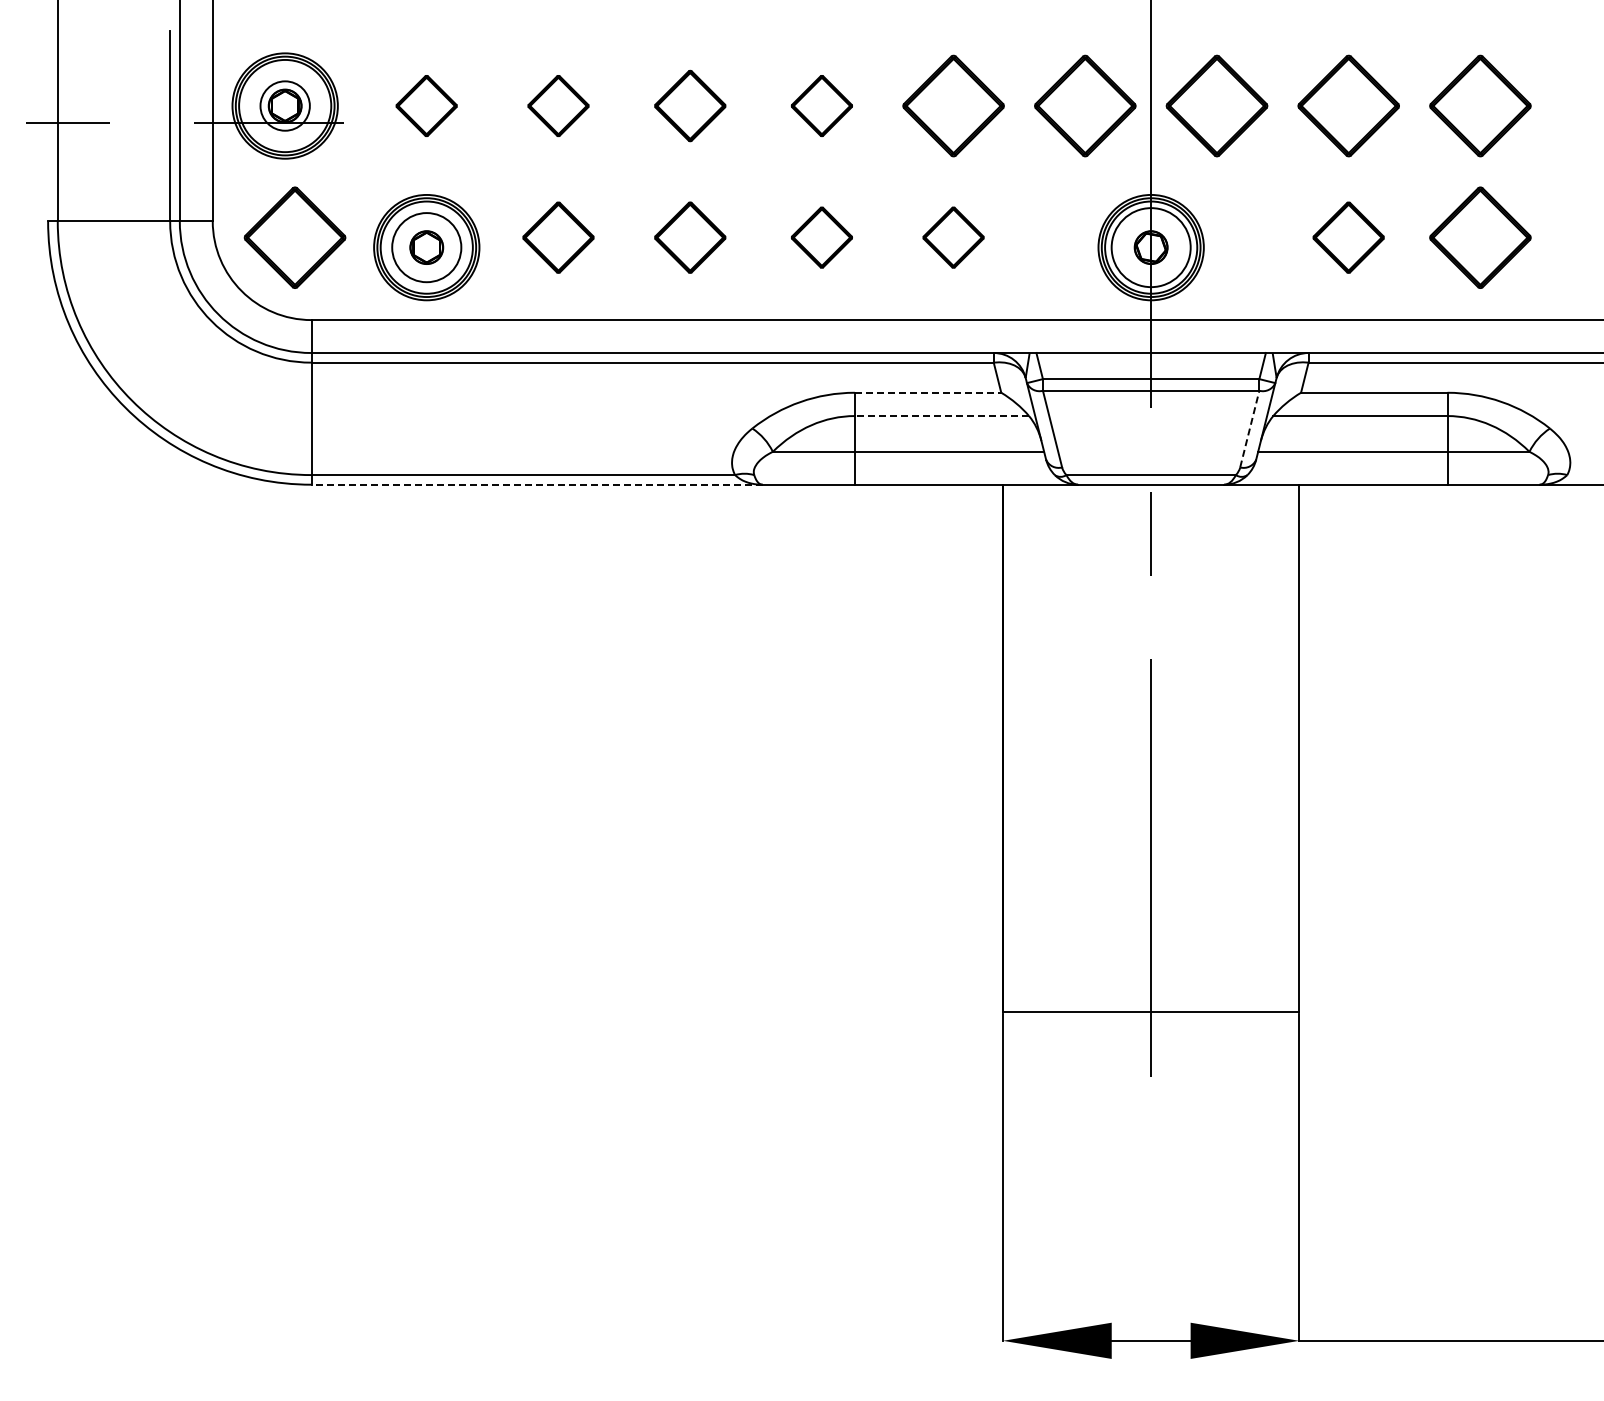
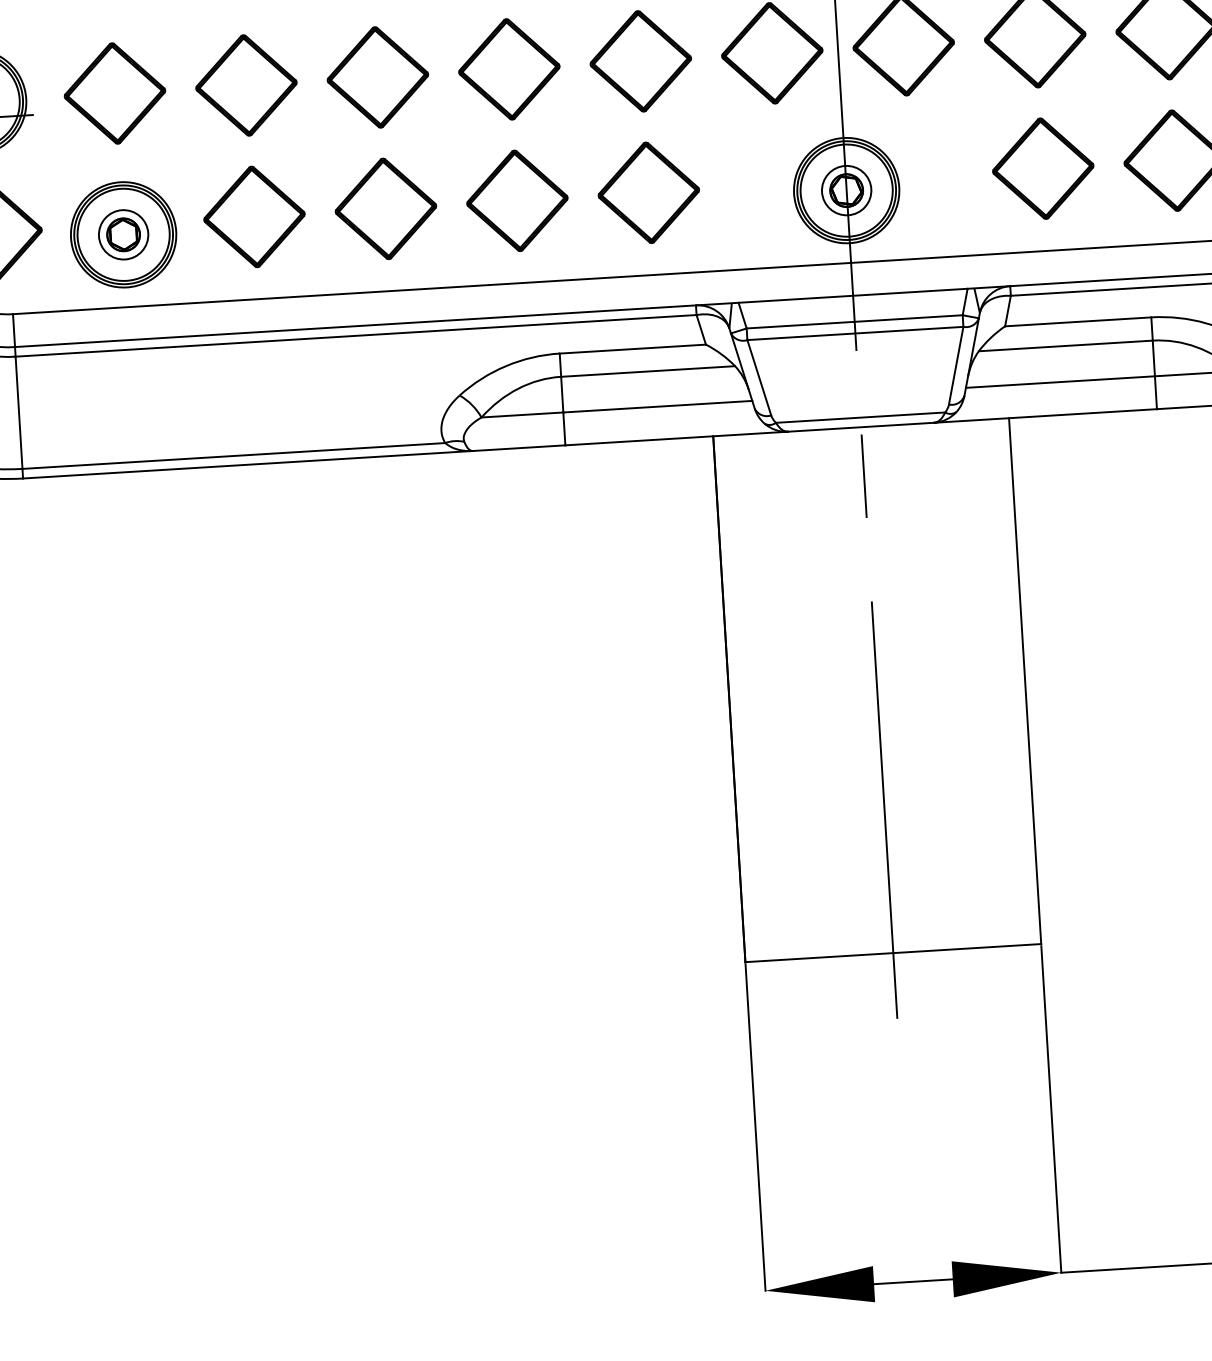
part: (426, 105) -> (114, 92), size x1.67
part: (558, 105) -> (246, 84), size x1.67
part: (690, 105) -> (378, 76), size x1.43
part: (821, 105) -> (508, 68), size x1.67
part: (558, 237) -> (254, 216), size x1.43
part: (690, 237) -> (386, 208), size x1.43
part: (821, 237) -> (516, 200), size x1.67
part: (953, 237) -> (648, 192), size x1.67
part: (1348, 237) -> (1043, 168), size x1.43
circle: (426, 247) -> (123, 234), size x0.71
circle: (1150, 247) -> (845, 190), size x0.62
line: (928, 392) -> (633, 348), dashed -> solid
line: (941, 416) -> (647, 371), dashed -> solid
line: (1249, 429) -> (955, 366), dashed -> solid
line: (537, 484) -> (248, 464), dashed -> solid

